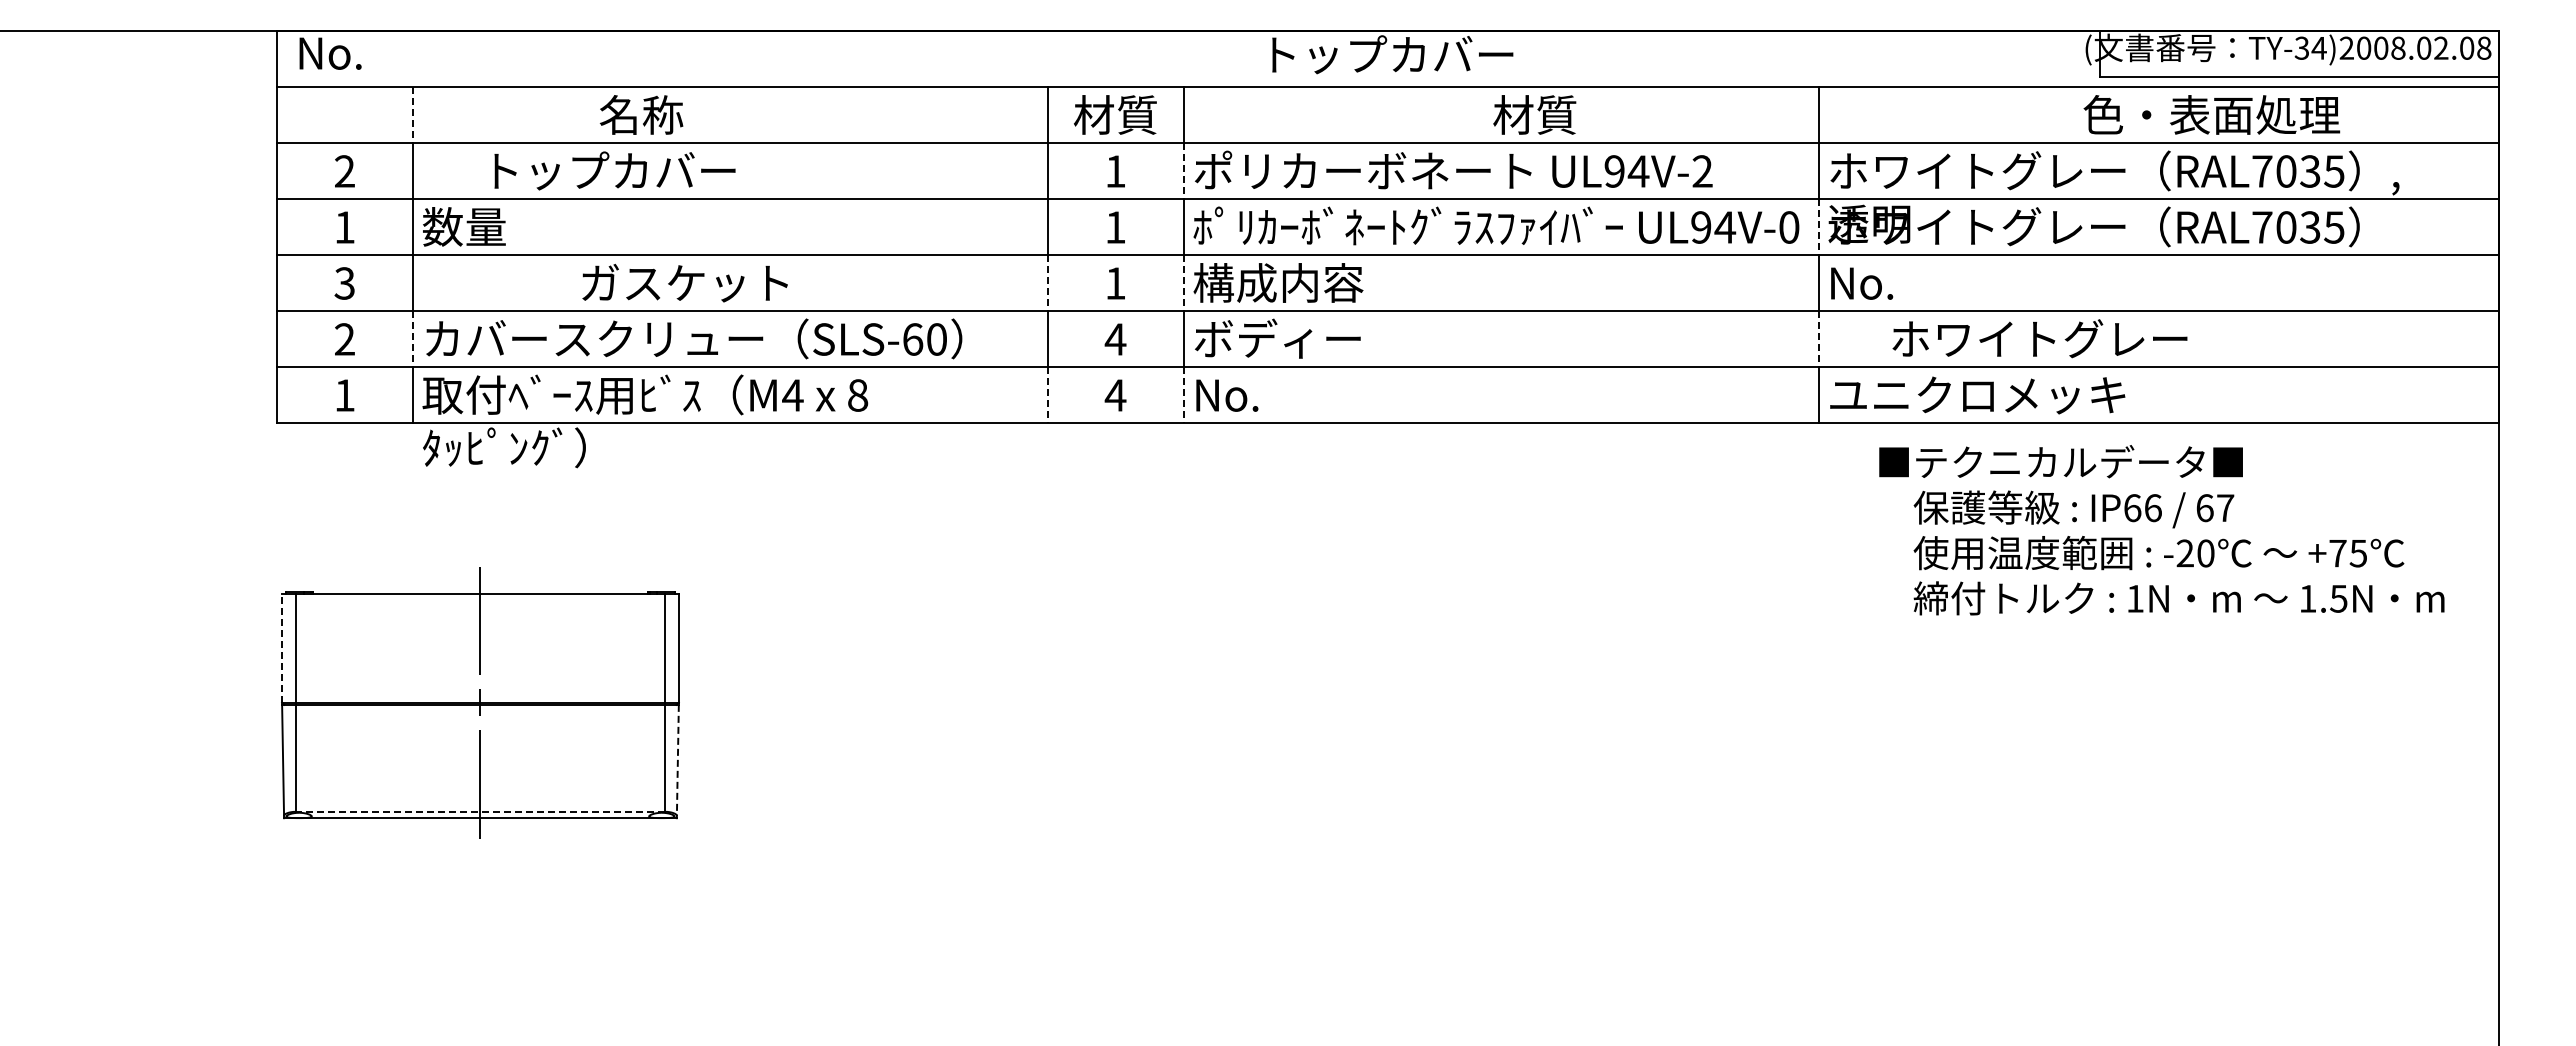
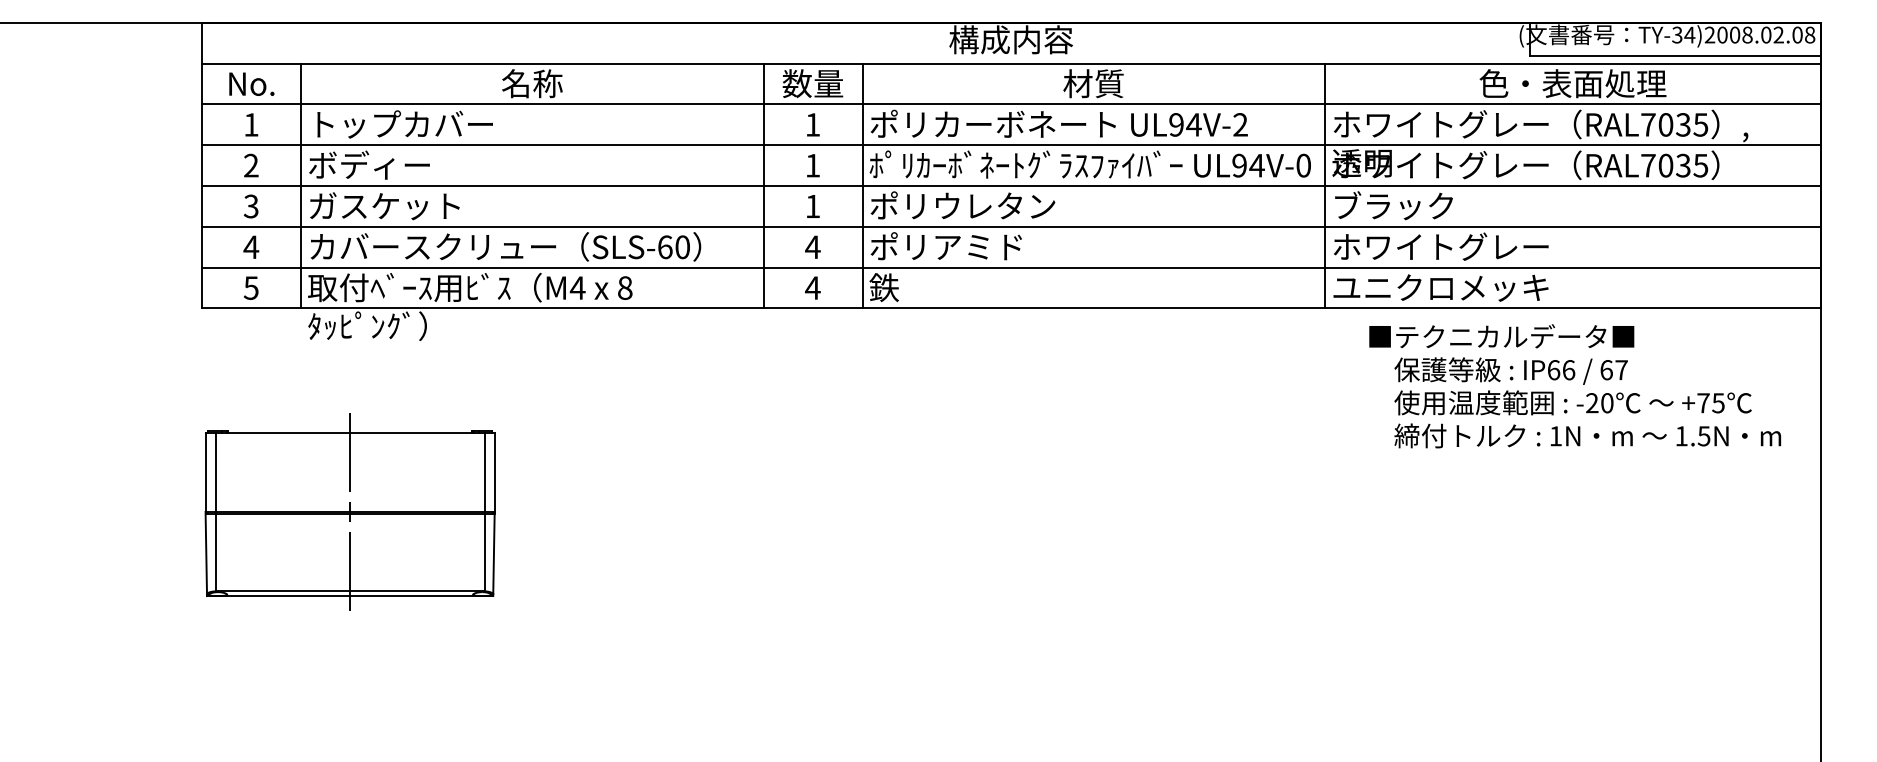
text: (330, 53) -> (251, 84), moved
text: (1392, 54) -> (1014, 39), トップカバー -> 構成内容
text: (641, 114) -> (532, 83), moved
text: (1115, 114) -> (812, 83), 材質 -> 数量
text: (1534, 114) -> (1093, 83), moved
text: (2211, 114) -> (1572, 83), moved
line: (413, 115) -> (301, 84), dashed -> solid
text: (614, 170) -> (404, 124), moved
text: (344, 171) -> (251, 124), 2 -> 1
line: (1183, 171) -> (862, 124), dashed -> solid
text: (506, 226) -> (369, 164), 数量 -> ボディー
text: (344, 227) -> (251, 165), 1 -> 2
line: (1818, 227) -> (1325, 165), dashed -> solid
text: (1320, 282) -> (962, 205), 構成内容 -> ポリウレタン
text: (1912, 282) -> (1393, 205), No. -> ブラック
text: (684, 283) -> (384, 206), moved
line: (1047, 283) -> (763, 206), dashed -> solid
line: (1183, 283) -> (862, 206), dashed -> solid
text: (1312, 338) -> (956, 246), ボディー -> ポリアミド
text: (2039, 338) -> (1440, 246), moved
text: (344, 339) -> (251, 247), 2 -> 4
line: (413, 339) -> (301, 247), dashed -> solid
line: (1818, 339) -> (1325, 247), dashed -> solid
text: (1225, 394) -> (892, 287), No. -> 鉄
text: (344, 395) -> (251, 288), 1 -> 5
line: (1047, 395) -> (763, 288), dashed -> solid
line: (1183, 395) -> (862, 288), dashed -> solid
line: (282, 647) -> (205, 471), dashed -> solid
line: (677, 760) -> (493, 554), dashed -> solid
line: (480, 811) -> (350, 591), dashed -> solid

